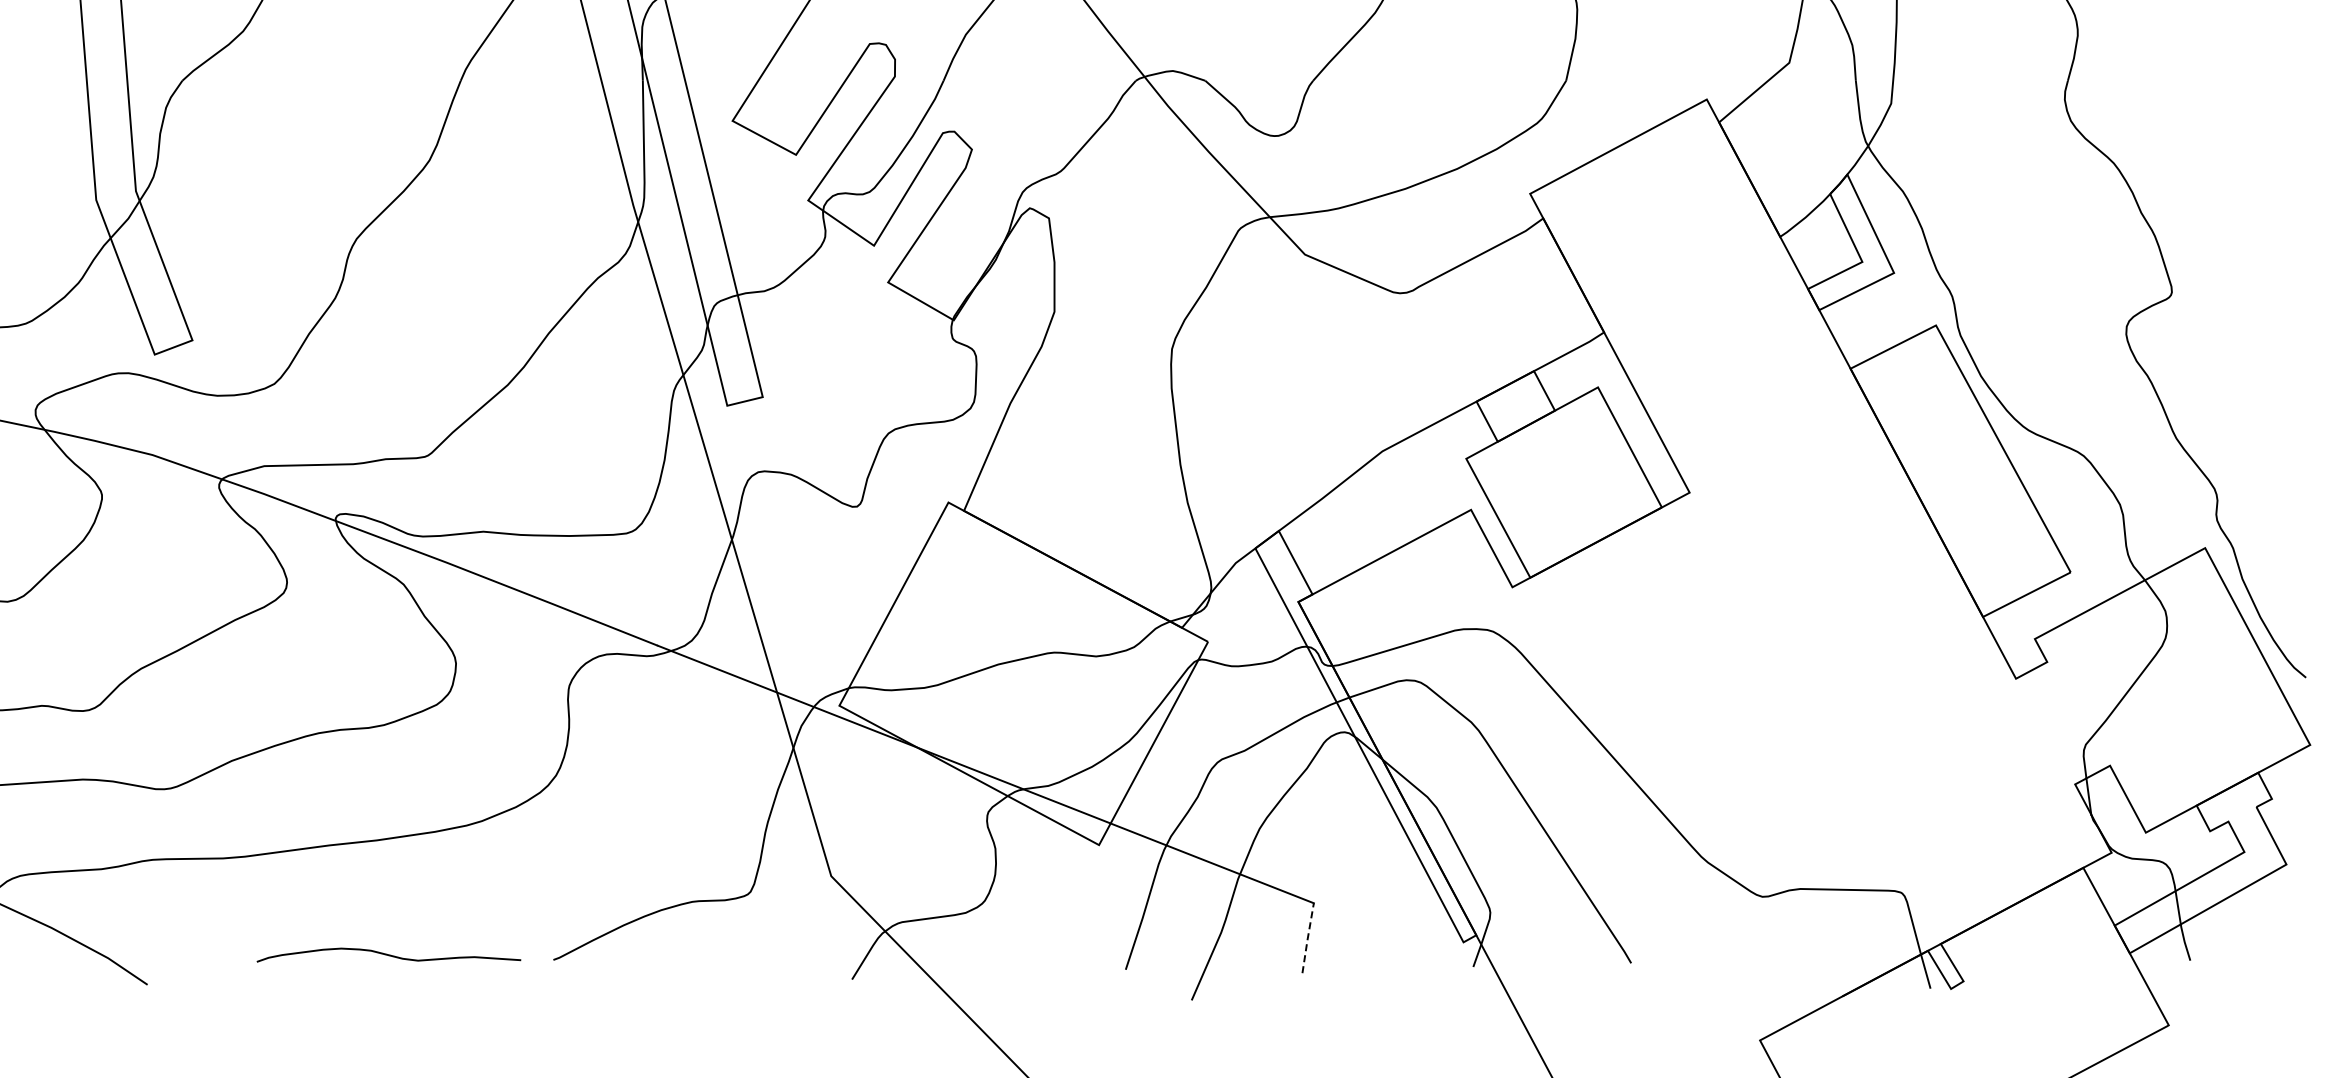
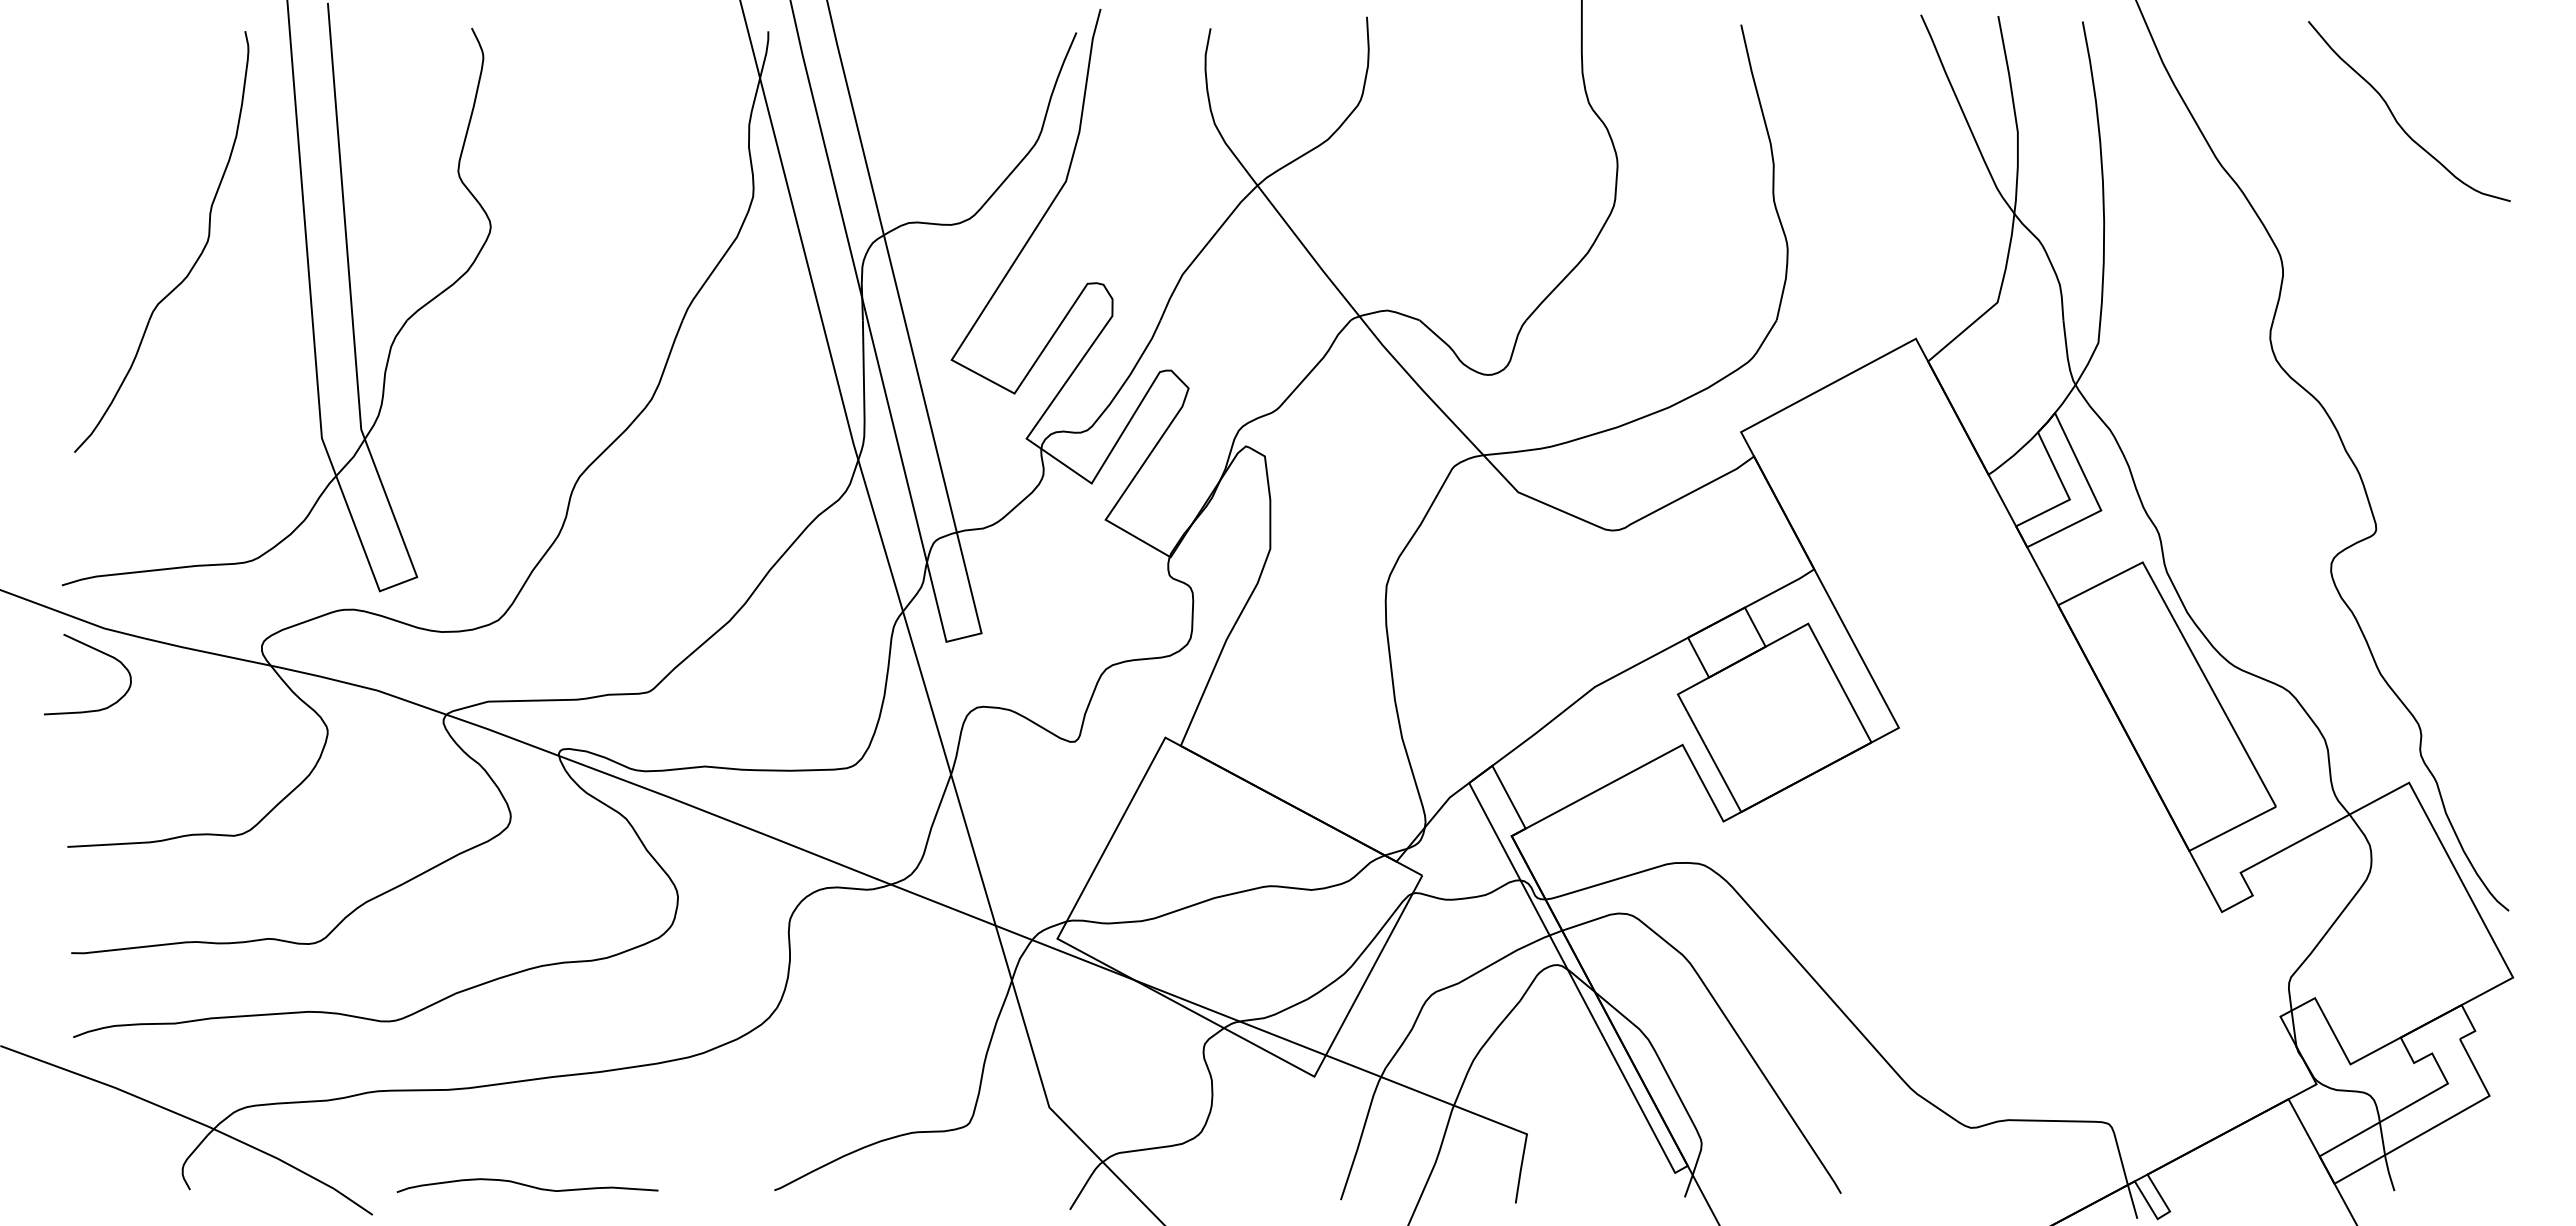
line: (1308, 938) -> (1521, 1169), dashed -> solid
curve: (388, 955) -> (527, 1185), moved

